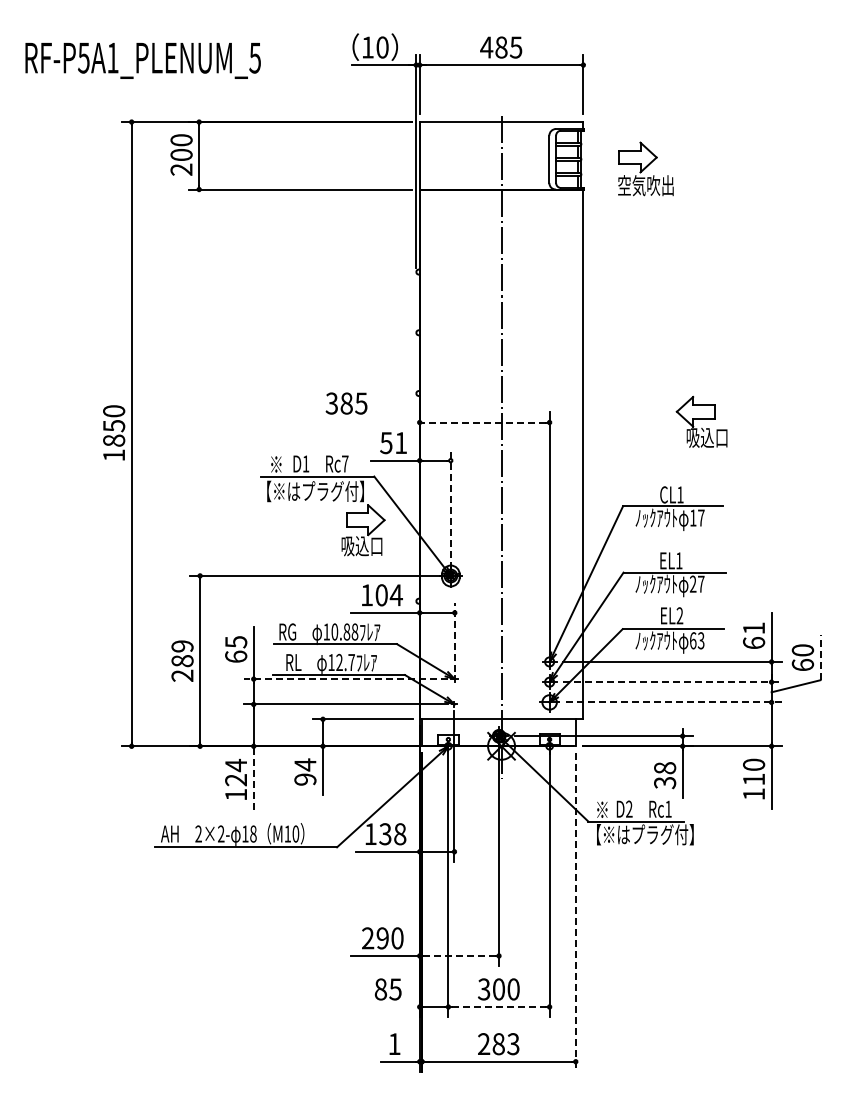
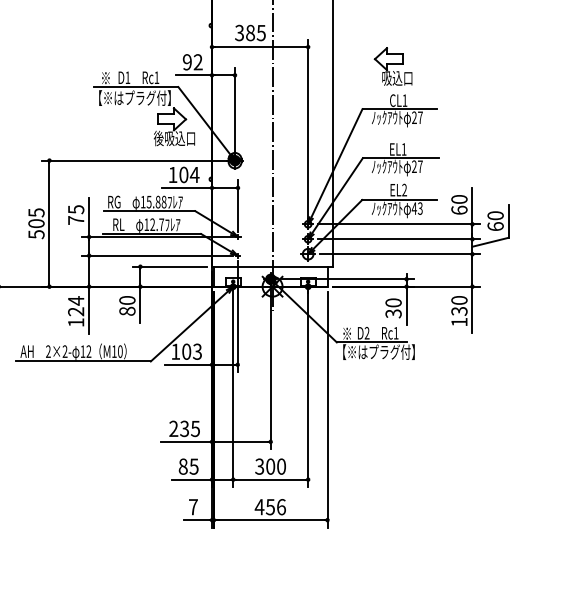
text: (346, 403) -> (250, 33), moved
part: (701, 421) -> (393, 66), moved
line: (484, 422) -> (259, 47), dashed -> solid
text: (393, 443) -> (192, 62), 51 -> 92
text: (345, 463) -> (157, 77), Rc7 -> Rc1
line: (450, 509) -> (234, 111), dashed -> solid
text: (693, 517) -> (414, 117), 17 -> 27
text: (368, 545) -> (174, 138), 吸込口 -> 後吸込口
text: (754, 628) -> (459, 199), 61 -> 60
text: (334, 631) -> (148, 201), 10.88 -> 15.88
line: (454, 637) -> (237, 206), dashed -> solid
text: (692, 640) -> (413, 208), 63 -> 43
text: (236, 656) -> (76, 220), 65 -> 75
line: (820, 657) -> (508, 220), dashed -> solid
text: (182, 661) -> (36, 223), 289 -> 505
line: (345, 679) -> (157, 237), dashed -> solid
line: (673, 682) -> (399, 239), dashed -> solid
line: (673, 702) -> (399, 254), dashed -> solid
text: (664, 768) -> (393, 303), 38 -> 30
text: (305, 771) -> (127, 305), 94 -> 80
line: (253, 777) -> (88, 309), dashed -> solid
text: (754, 779) -> (459, 311), 110 -> 130
text: (253, 833) -> (88, 351), 18 -> 12
text: (392, 834) -> (191, 351), 138 -> 103
line: (575, 912) -> (327, 409), dashed -> solid
text: (389, 938) -> (189, 428), 290 -> 235
line: (459, 955) -> (241, 441), dashed -> solid
line: (392, 1007) -> (191, 480), added
line: (499, 1007) -> (271, 480), dashed -> solid
text: (394, 1043) -> (193, 506), 1 -> 7
text: (498, 1044) -> (270, 507), 283 -> 456

